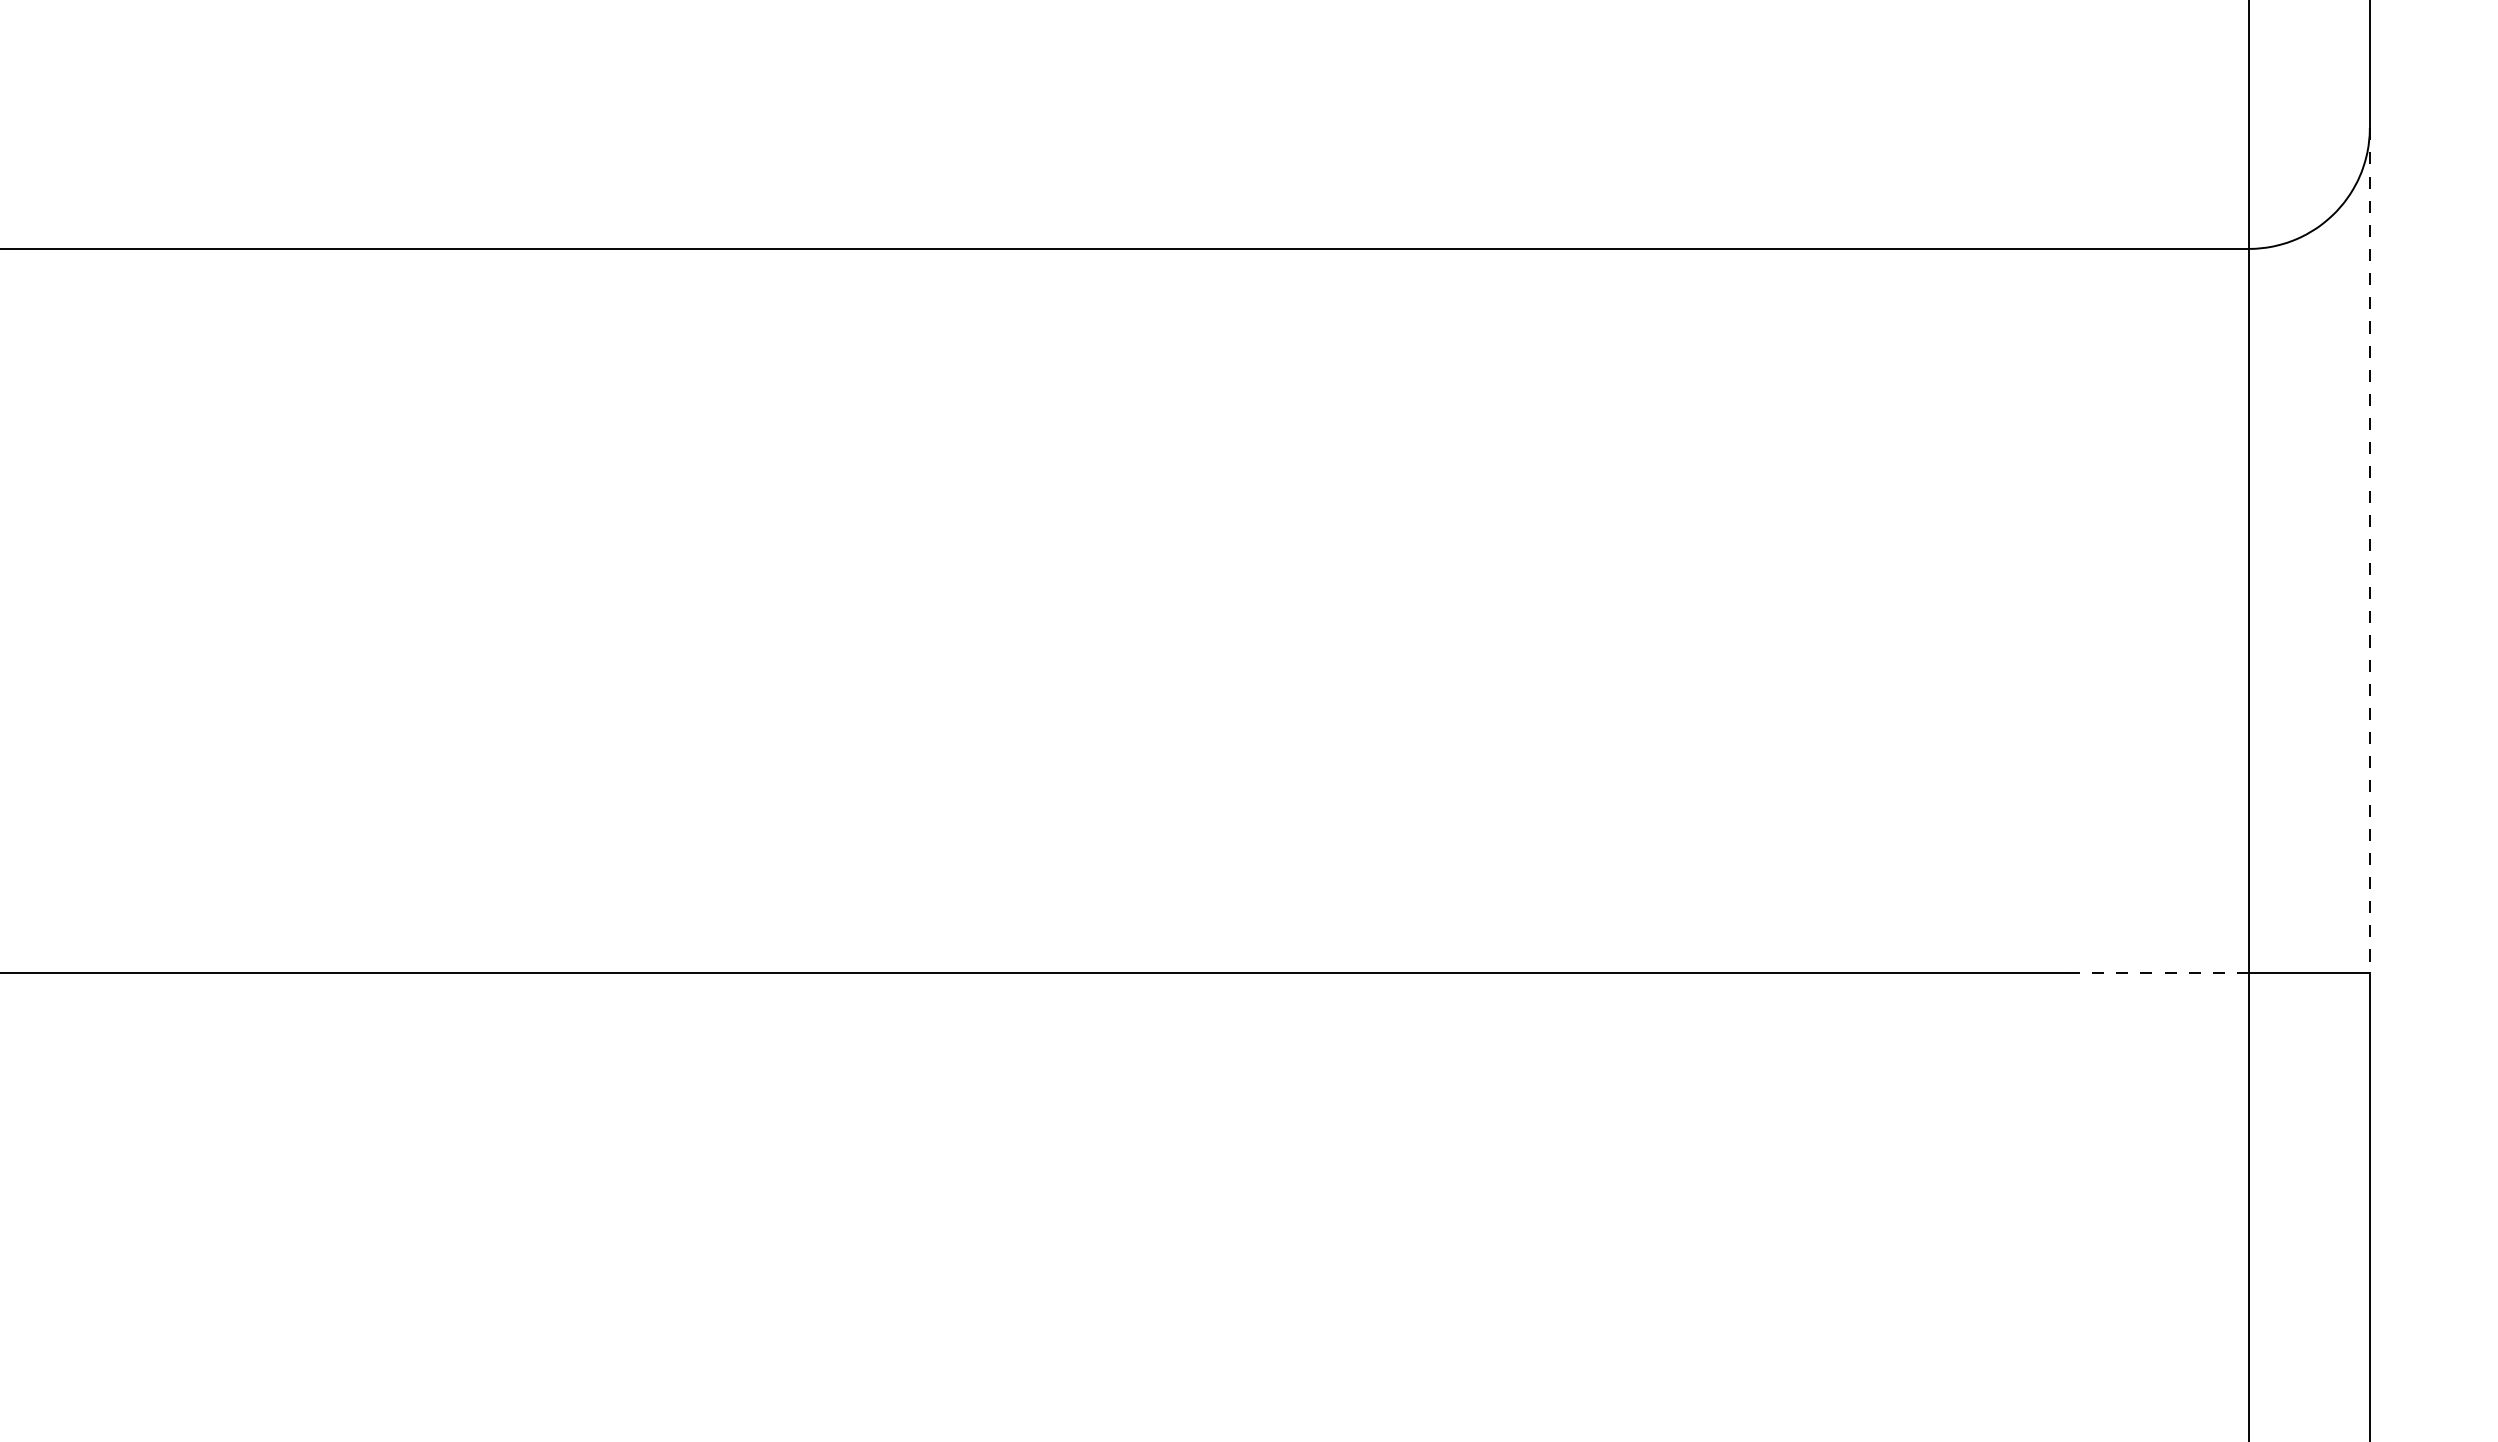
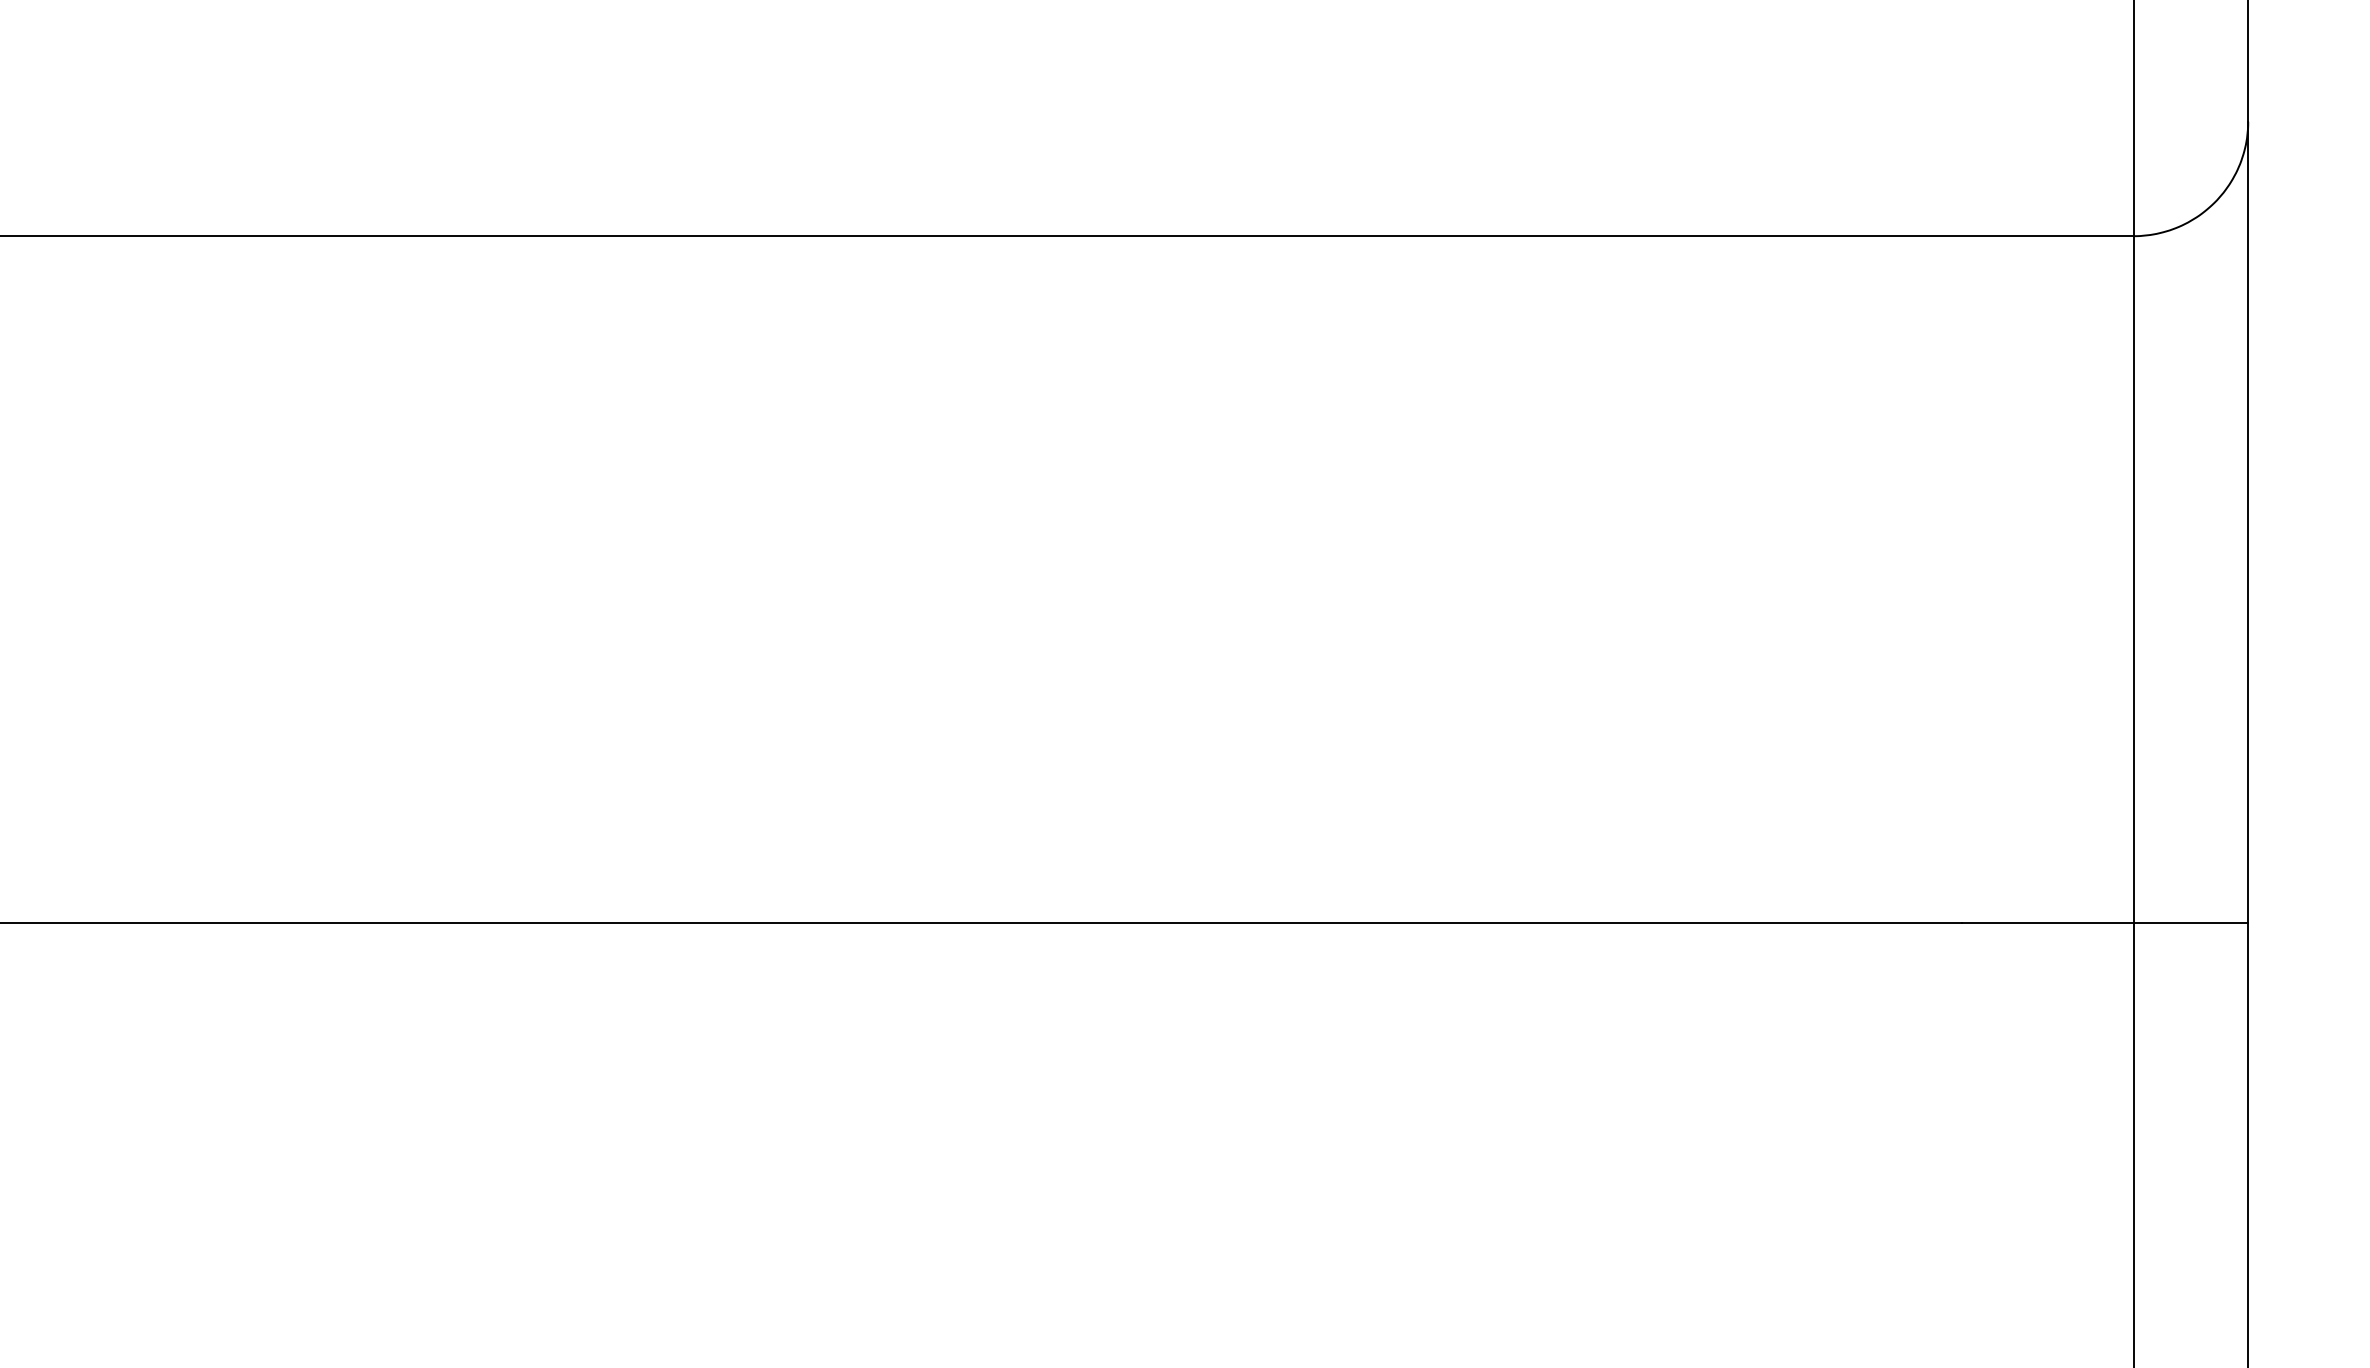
line: (2369, 550) -> (2247, 522), dashed -> solid
line: (2158, 972) -> (2047, 922), dashed -> solid

